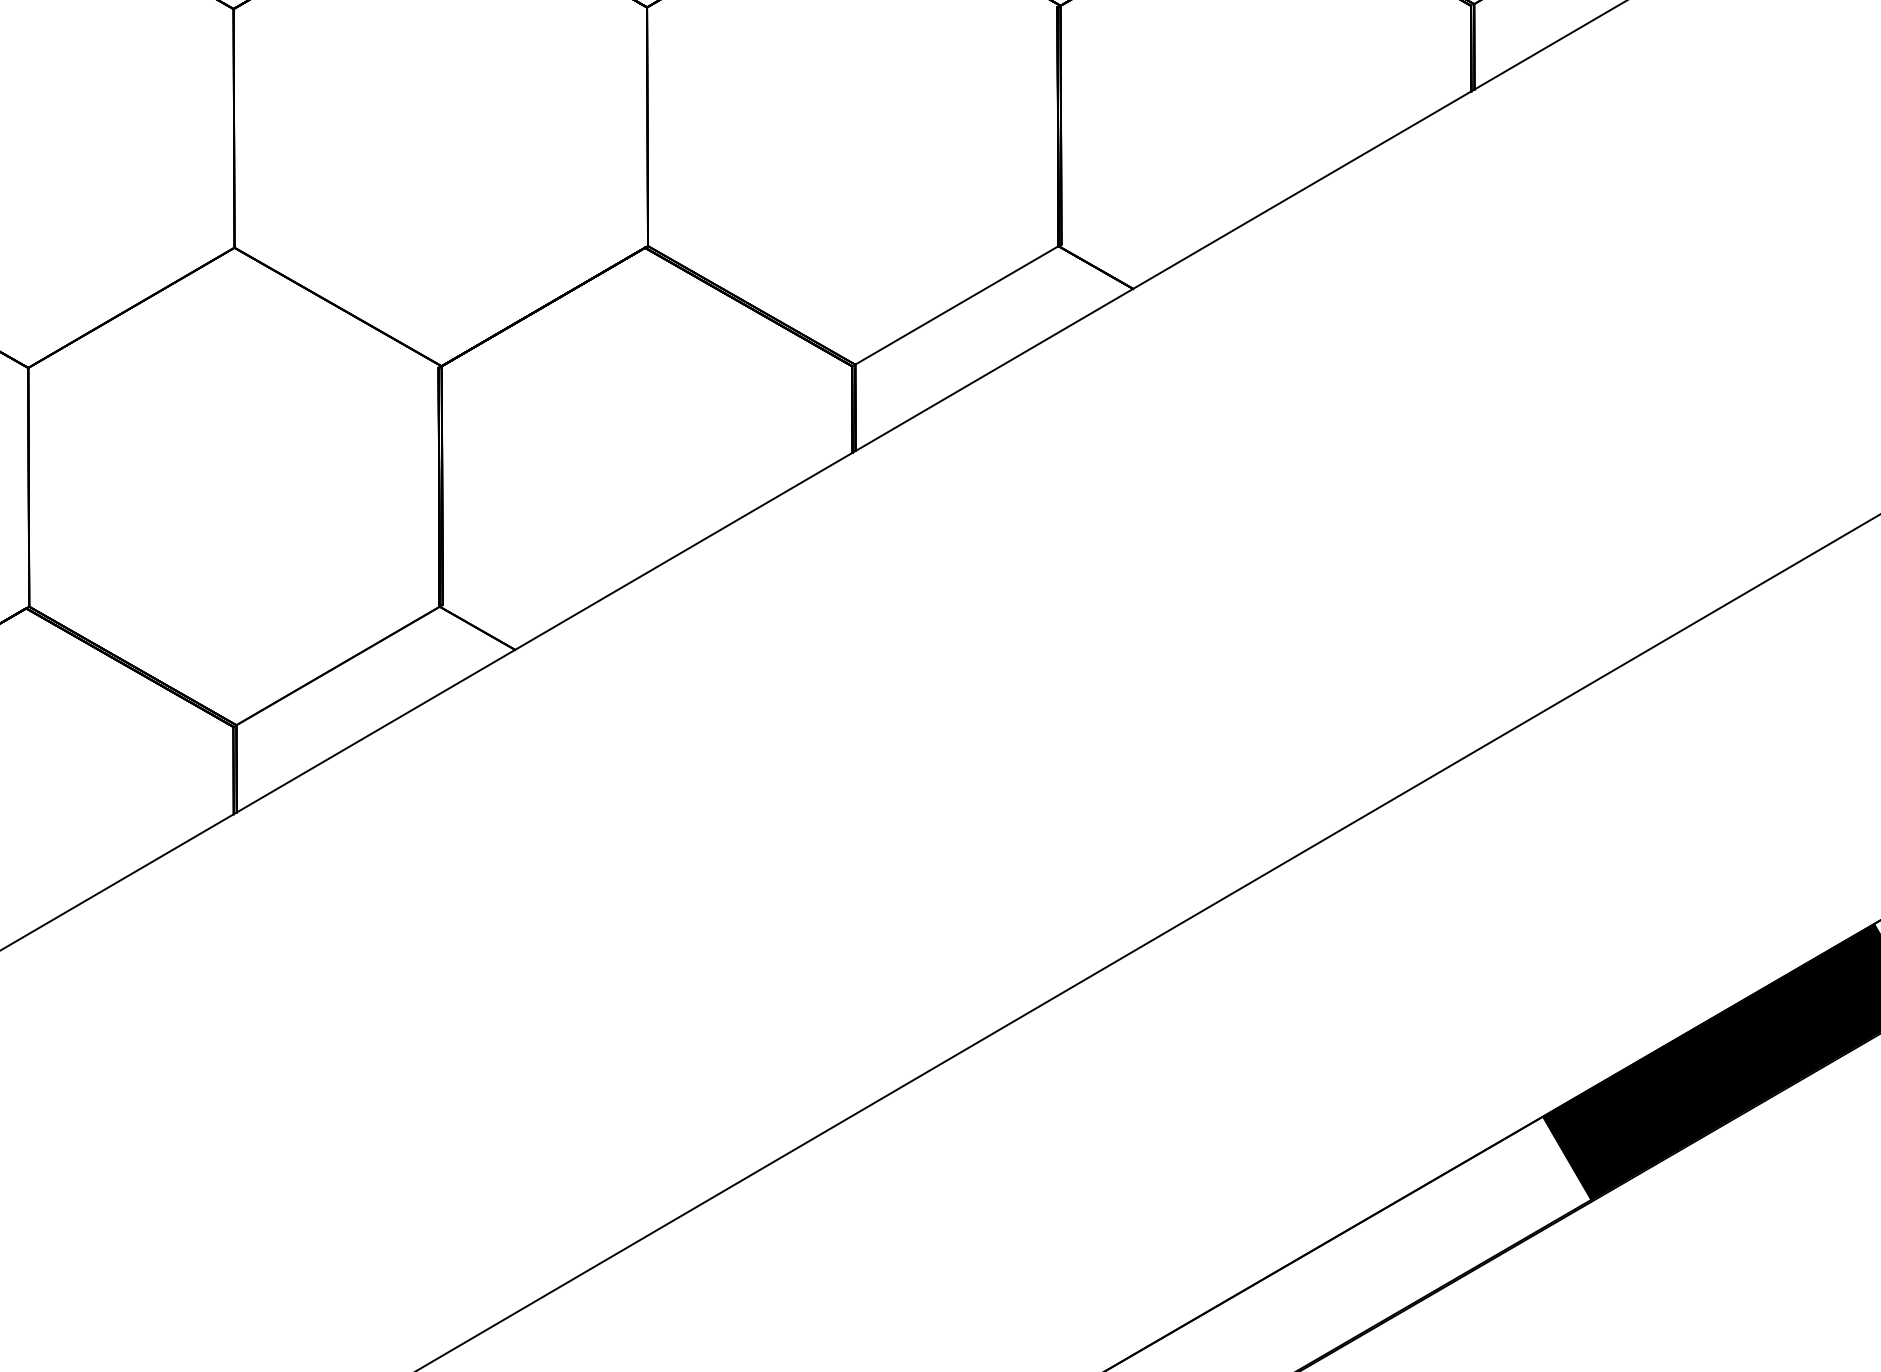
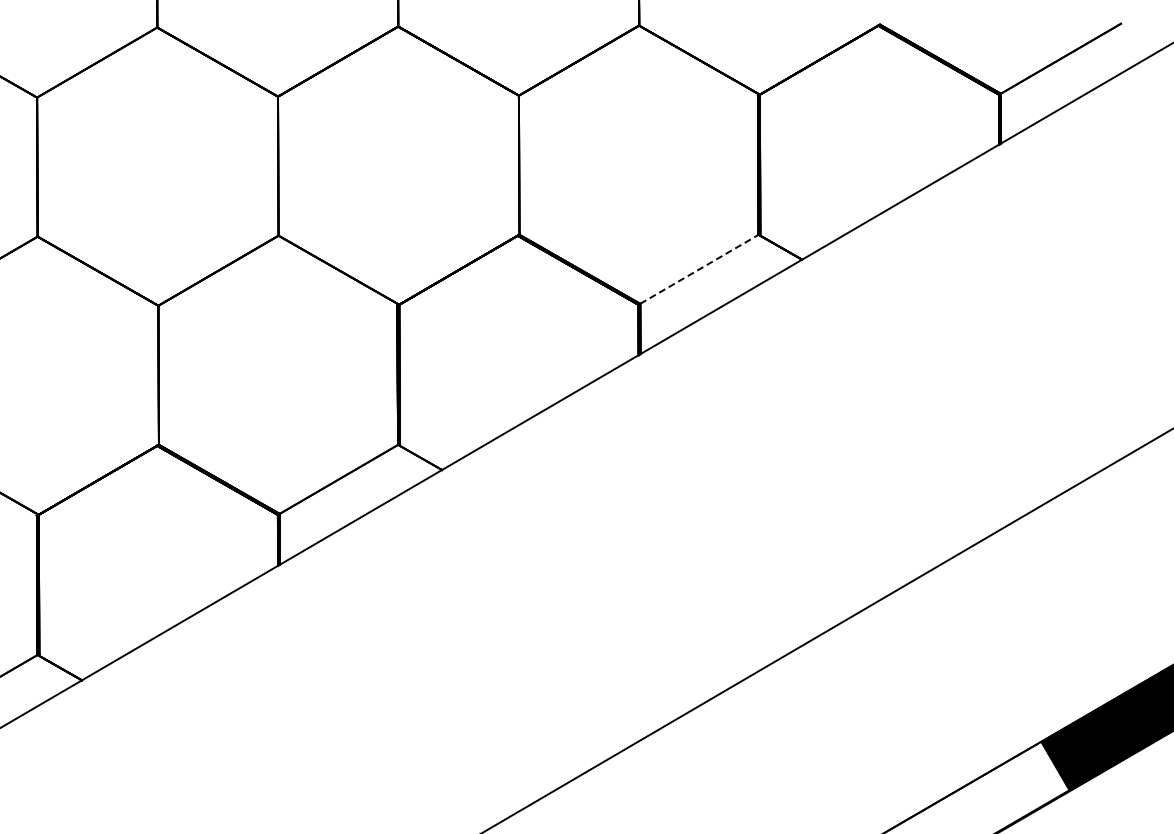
line: (958, 304) -> (700, 268), solid -> dashed

